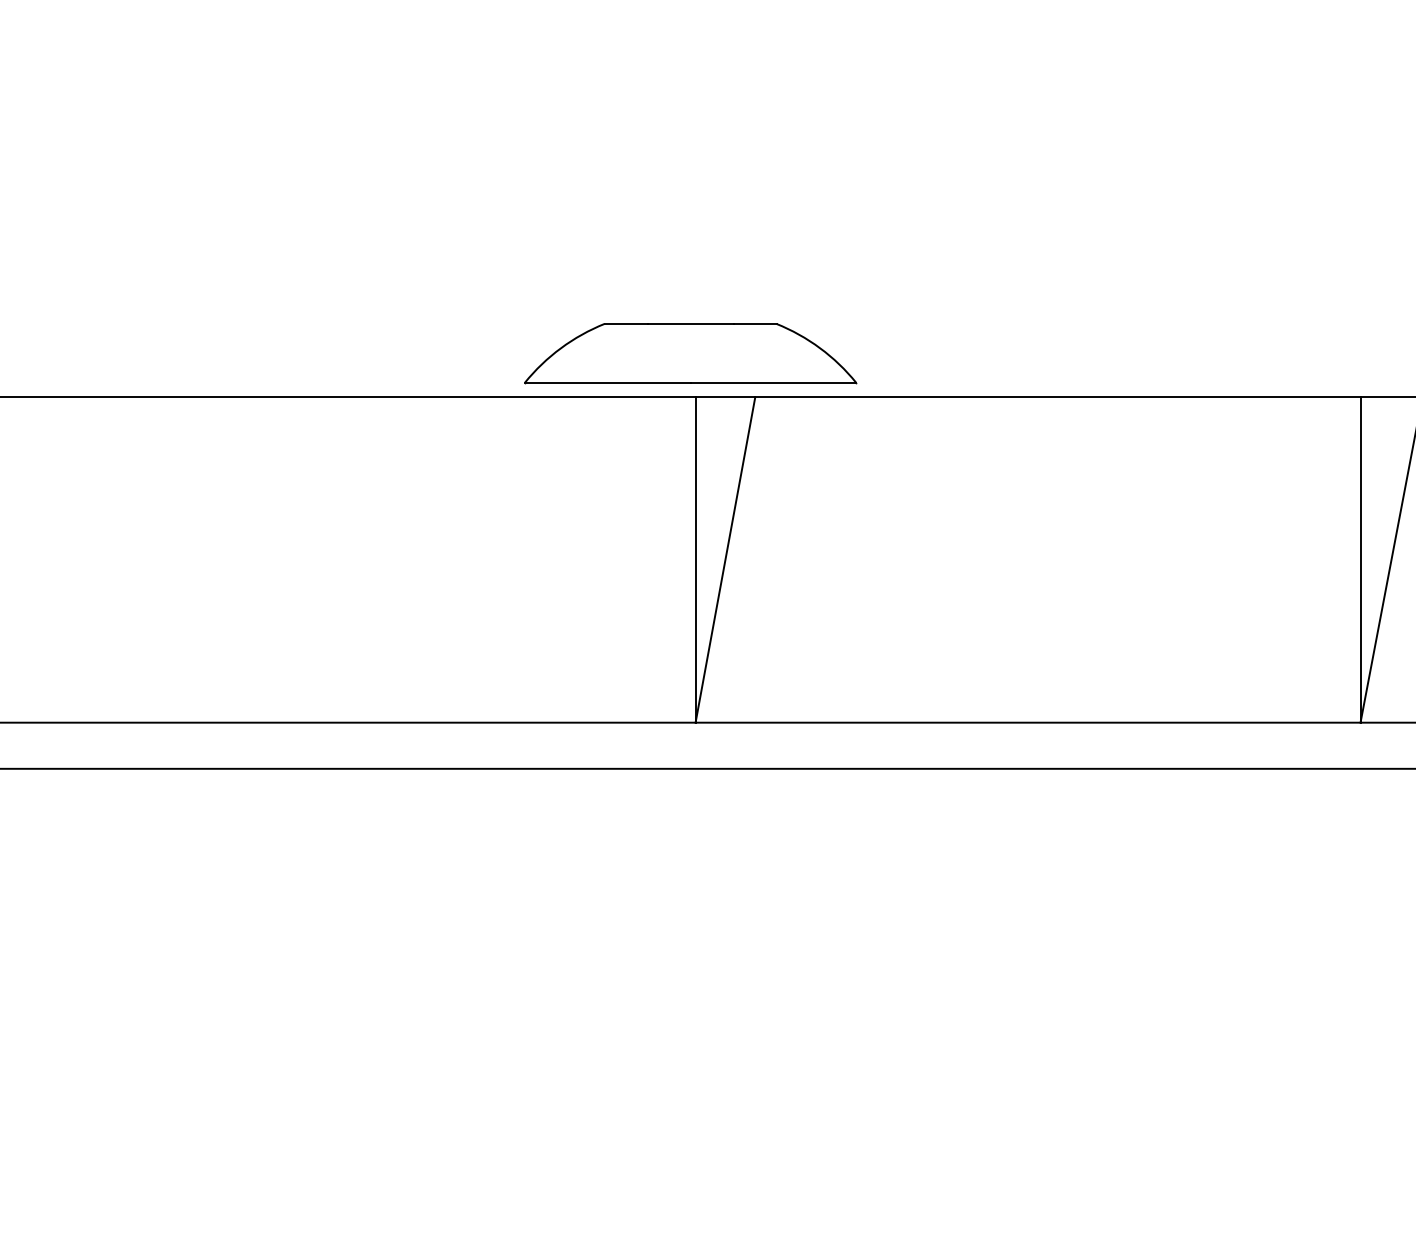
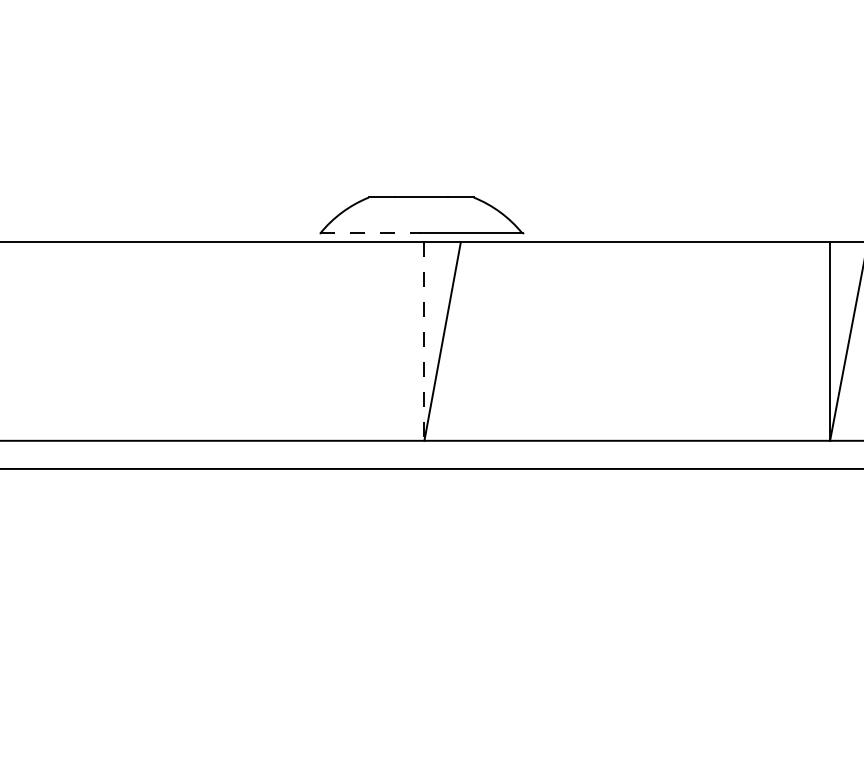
line: (607, 382) -> (370, 233), solid -> dashed
line: (695, 561) -> (424, 342), solid -> dashed

